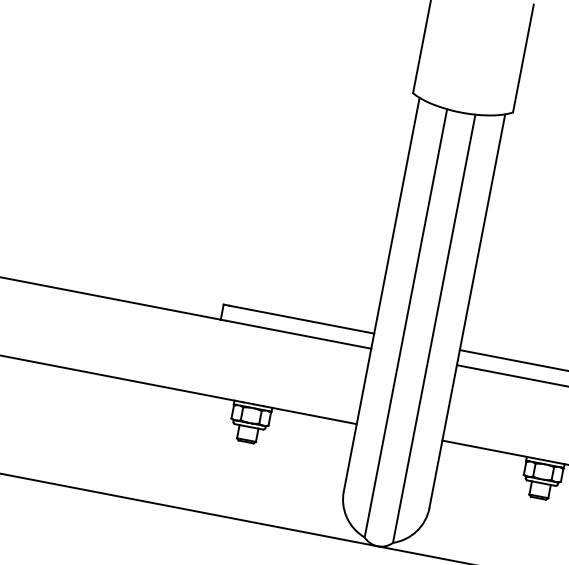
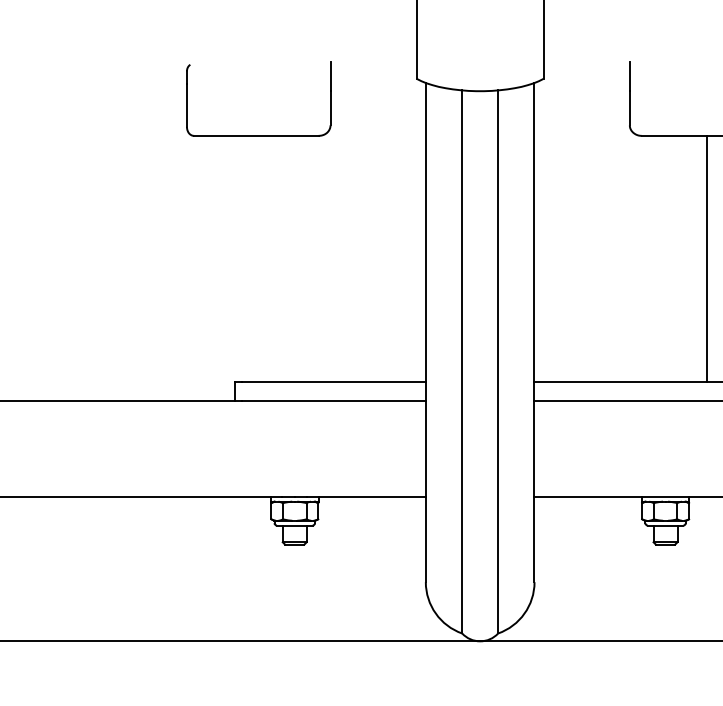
part: (279, 113) -> (258, 135), added

